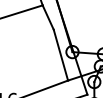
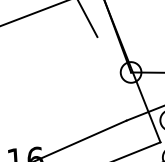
line: (60, 54) -> (111, 77), removed

